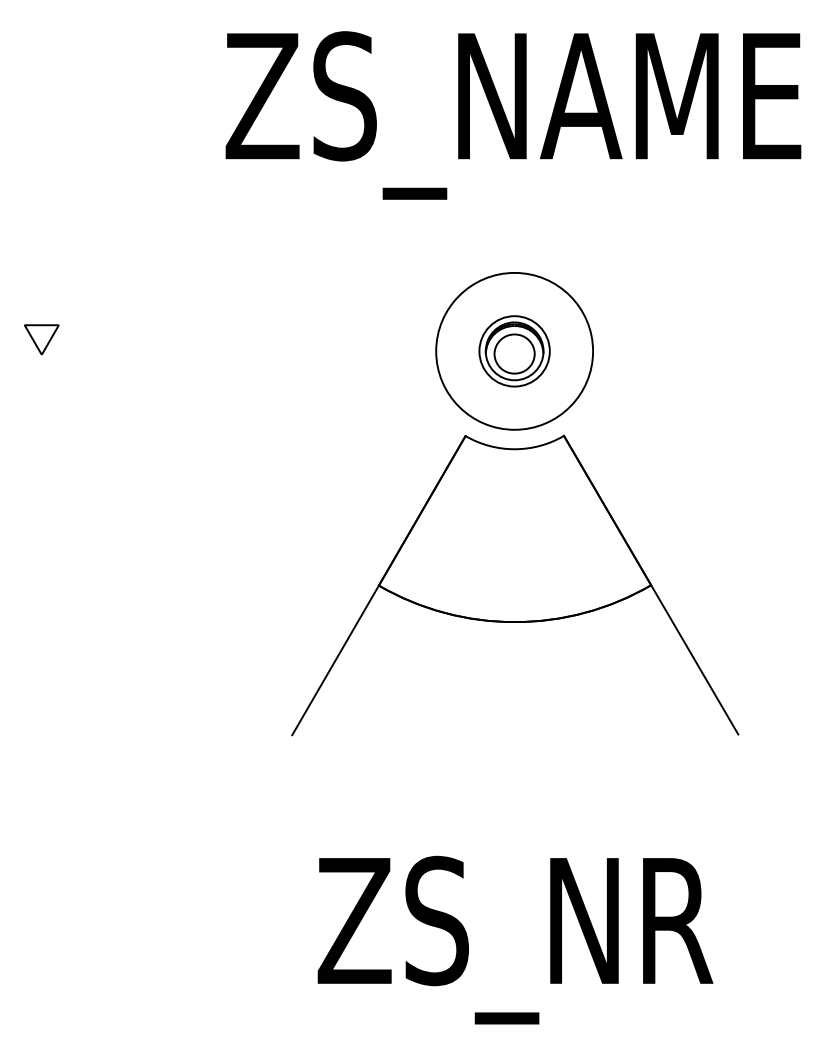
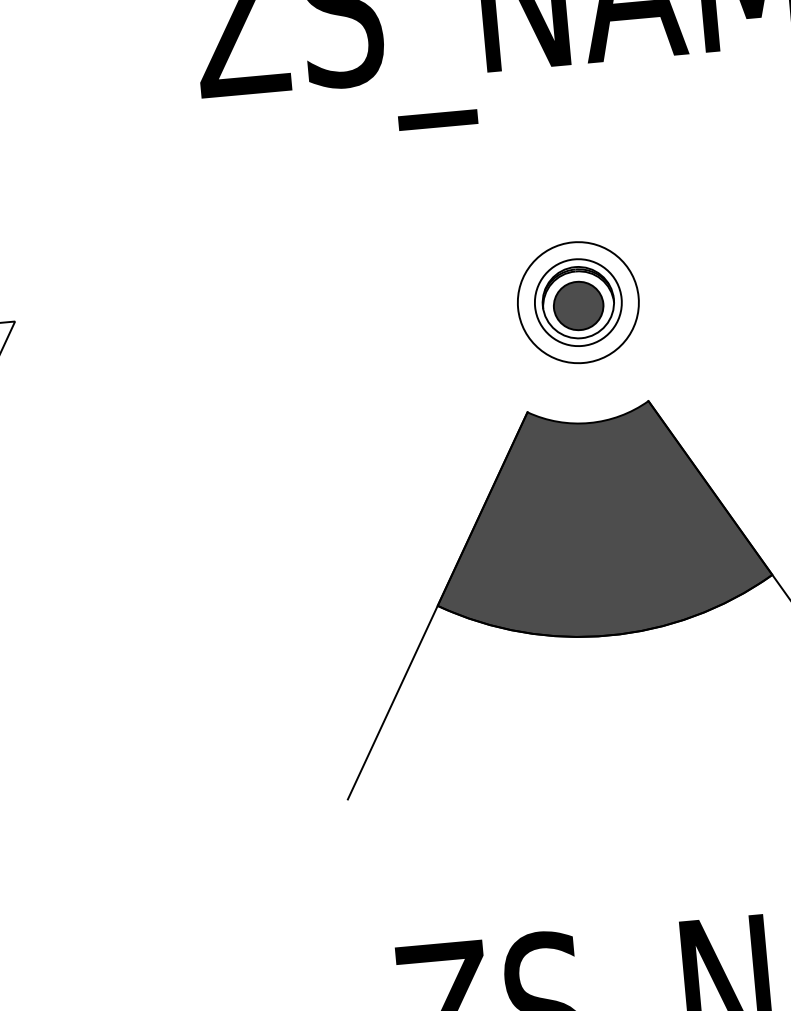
circle: (514, 351) -> (578, 302), size x0.62
fill: (514, 353) -> (578, 305), added
fill: (514, 528) -> (598, 520), added

